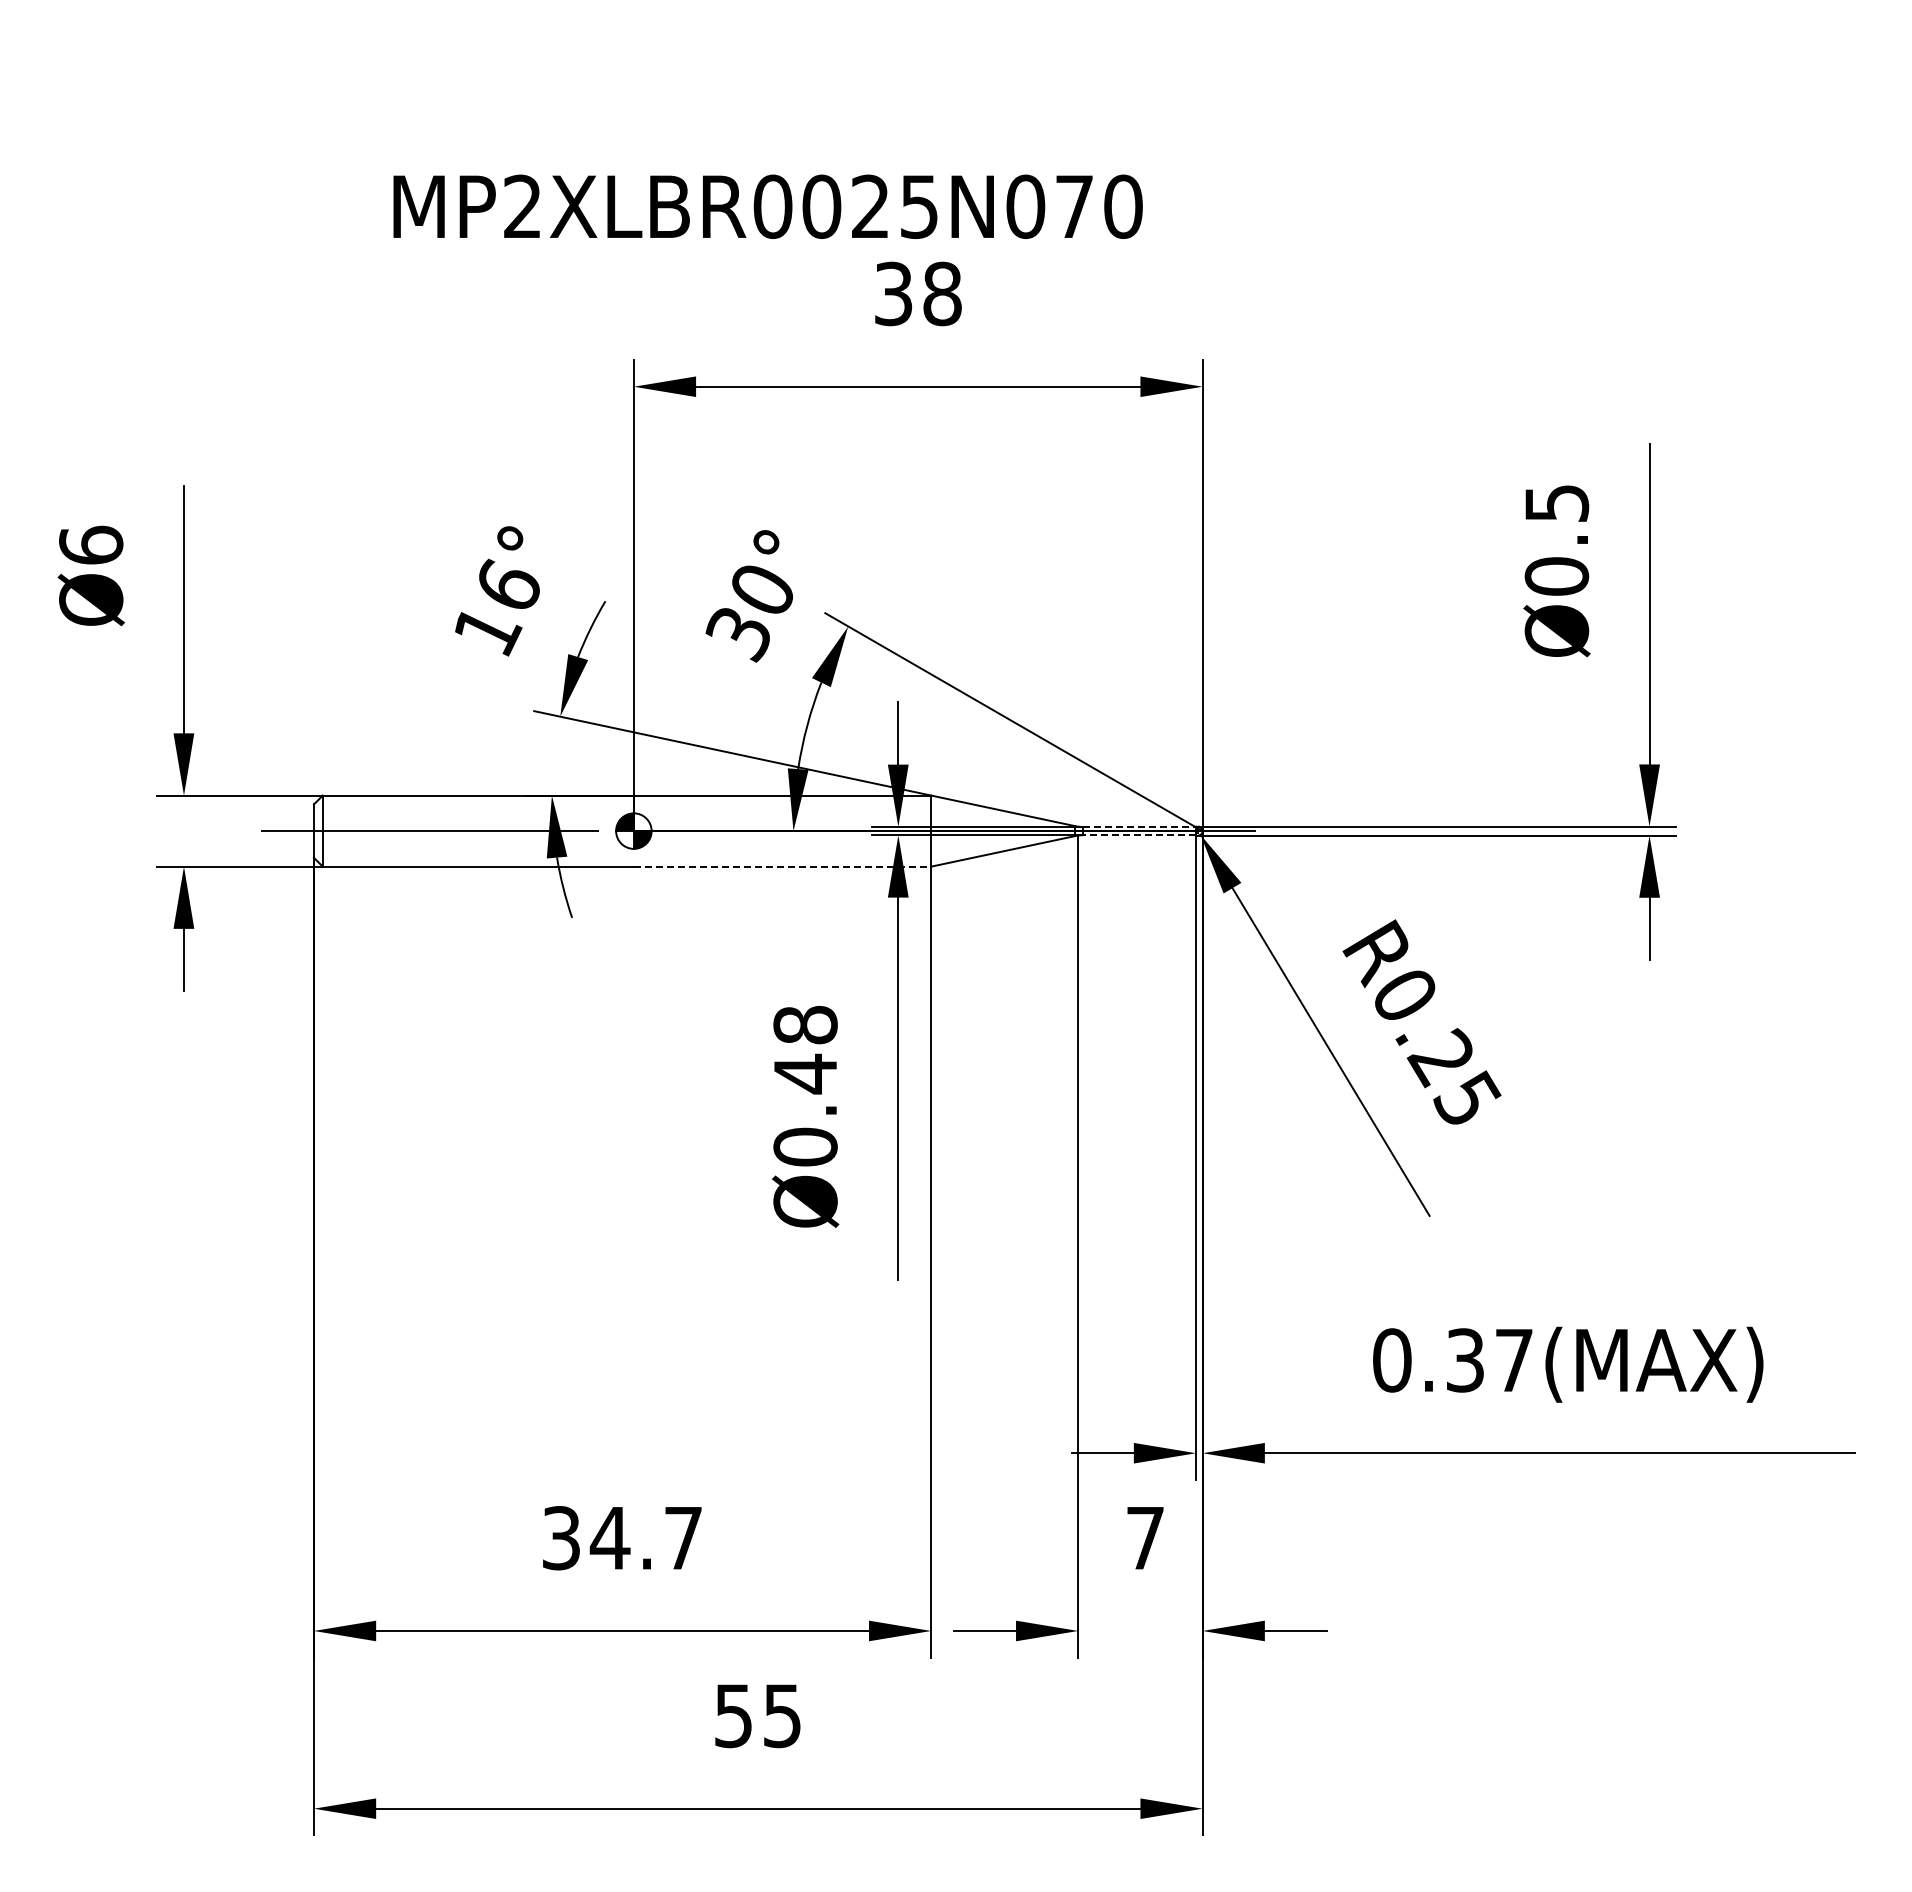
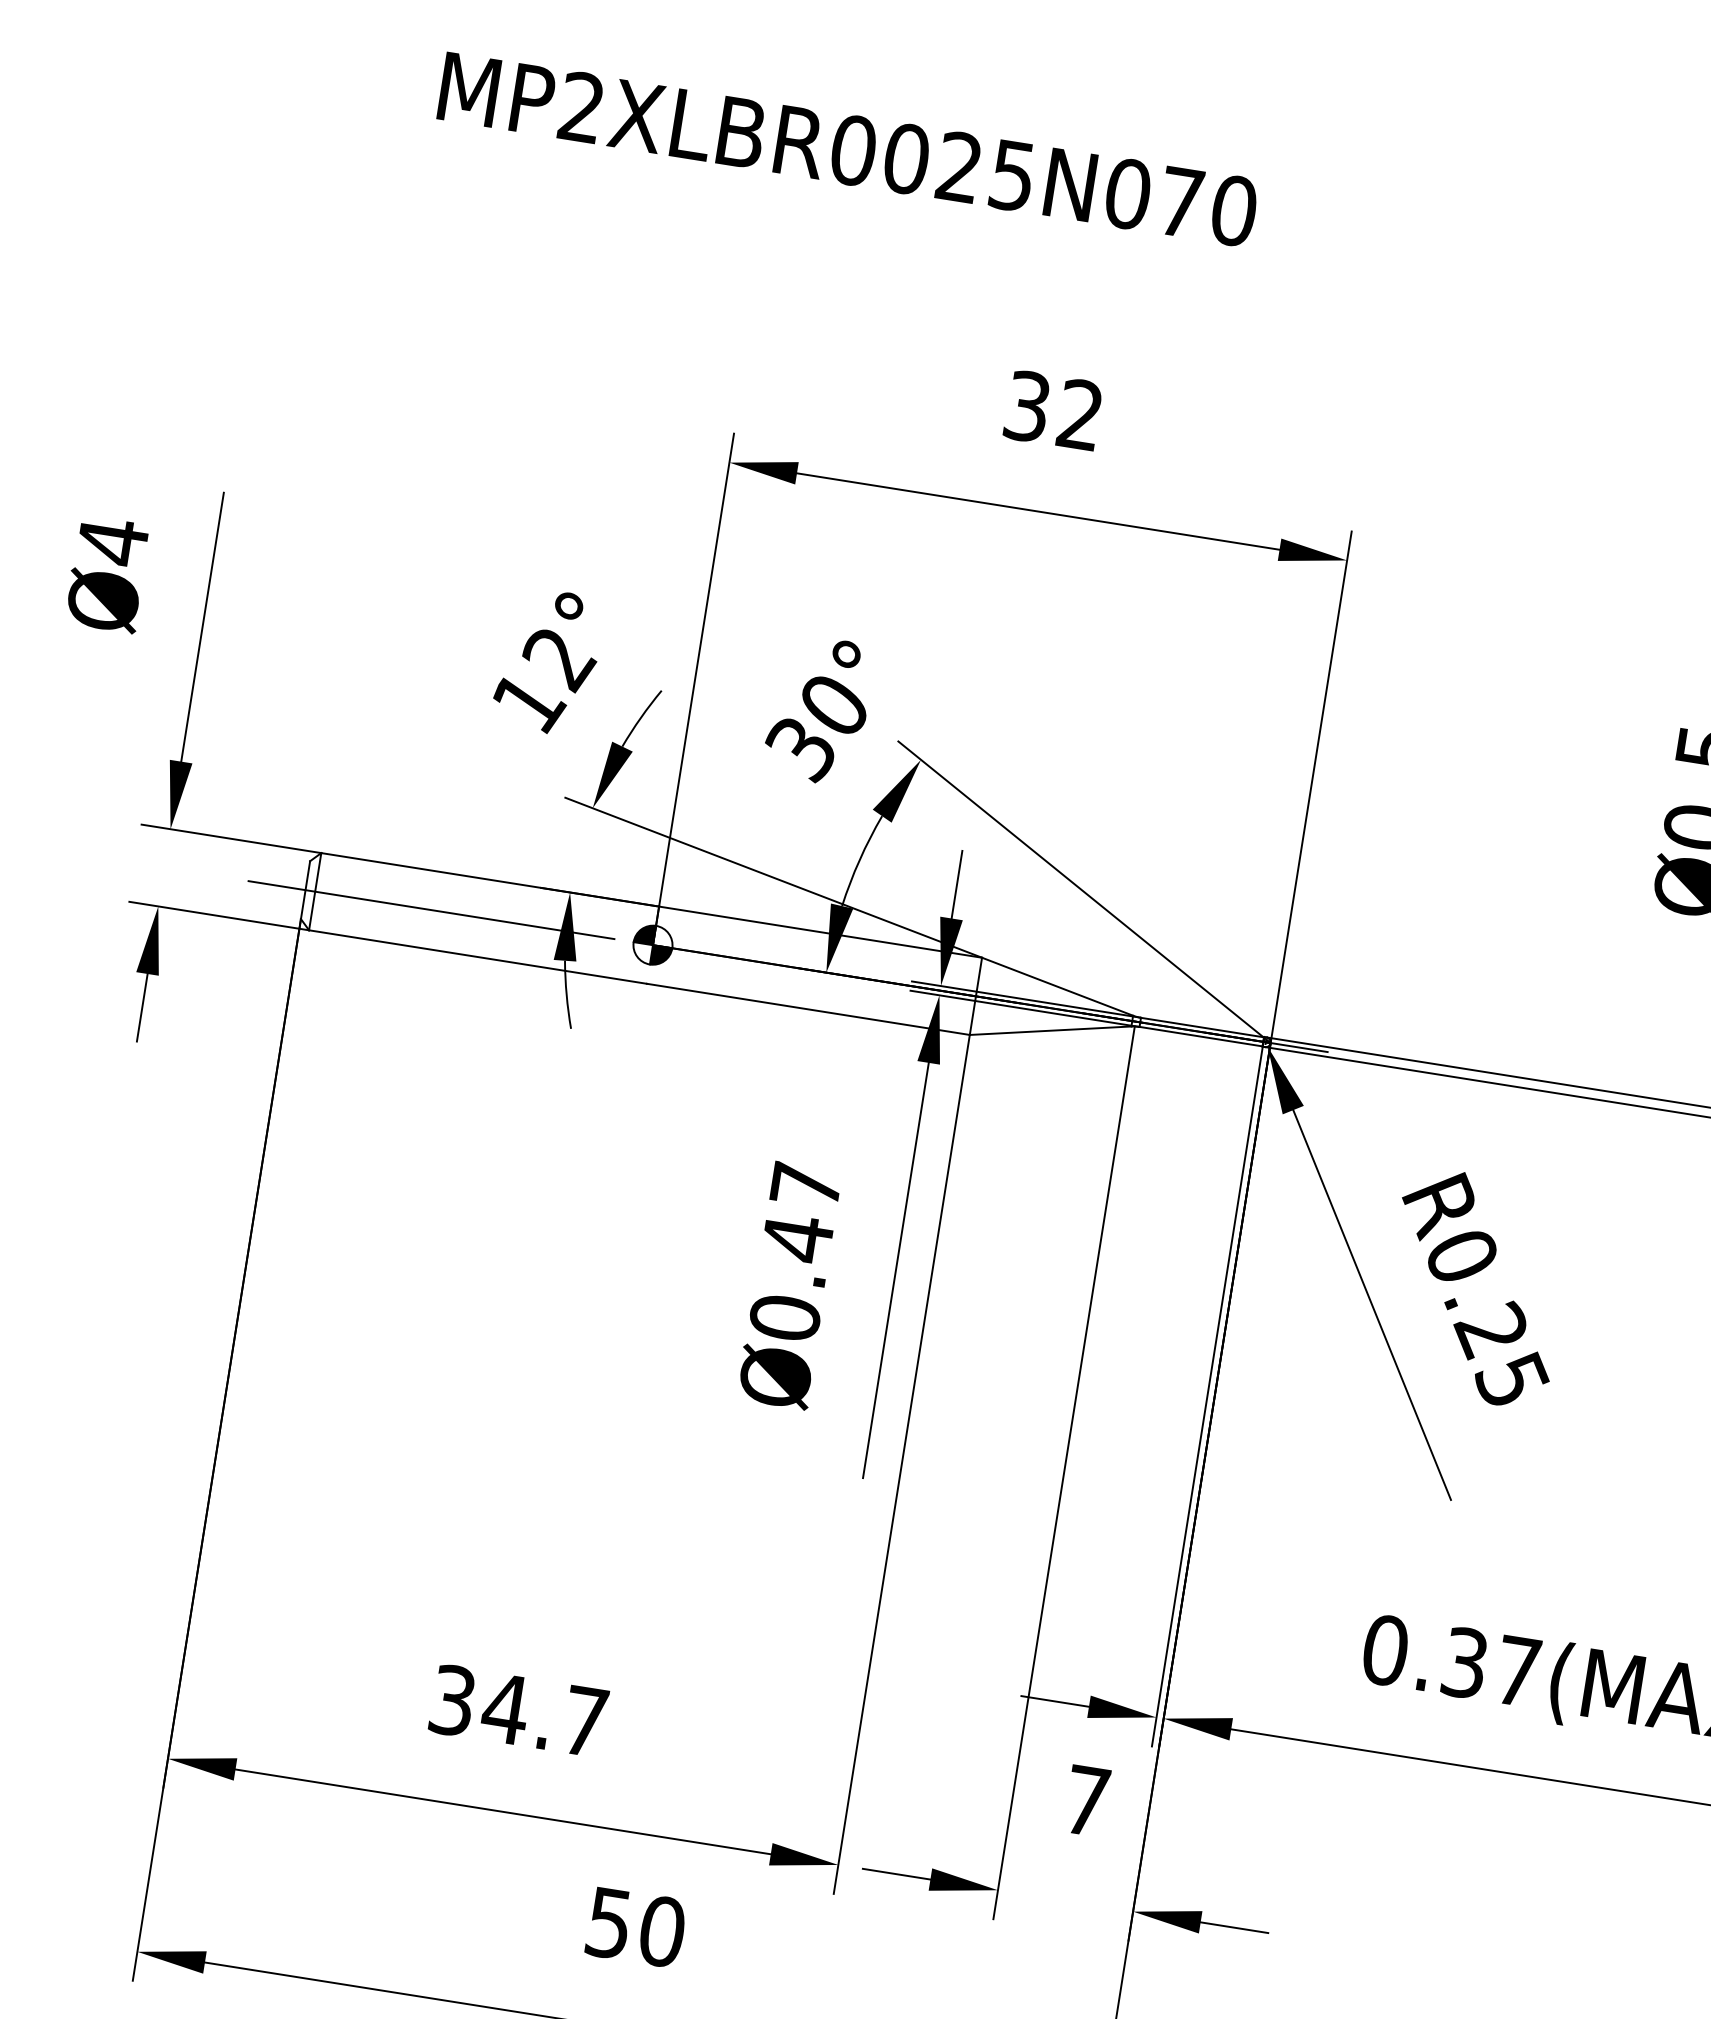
text: (767, 206) -> (847, 149), moved
text: (942, 293) -> (1080, 414), 38 -> 32
text: (91, 545) -> (113, 541), Ø6 -> Ø4
text: (509, 587) -> (559, 659), 16° -> 12°
line: (1139, 826) -> (1202, 1027), dashed -> solid
line: (1139, 835) -> (1201, 1036), dashed -> solid
line: (782, 866) -> (808, 1009), dashed -> solid
text: (805, 1025) -> (805, 1185), Ø0.48 -> Ø0.47
text: (782, 1715) -> (662, 1931), 55 -> 50

